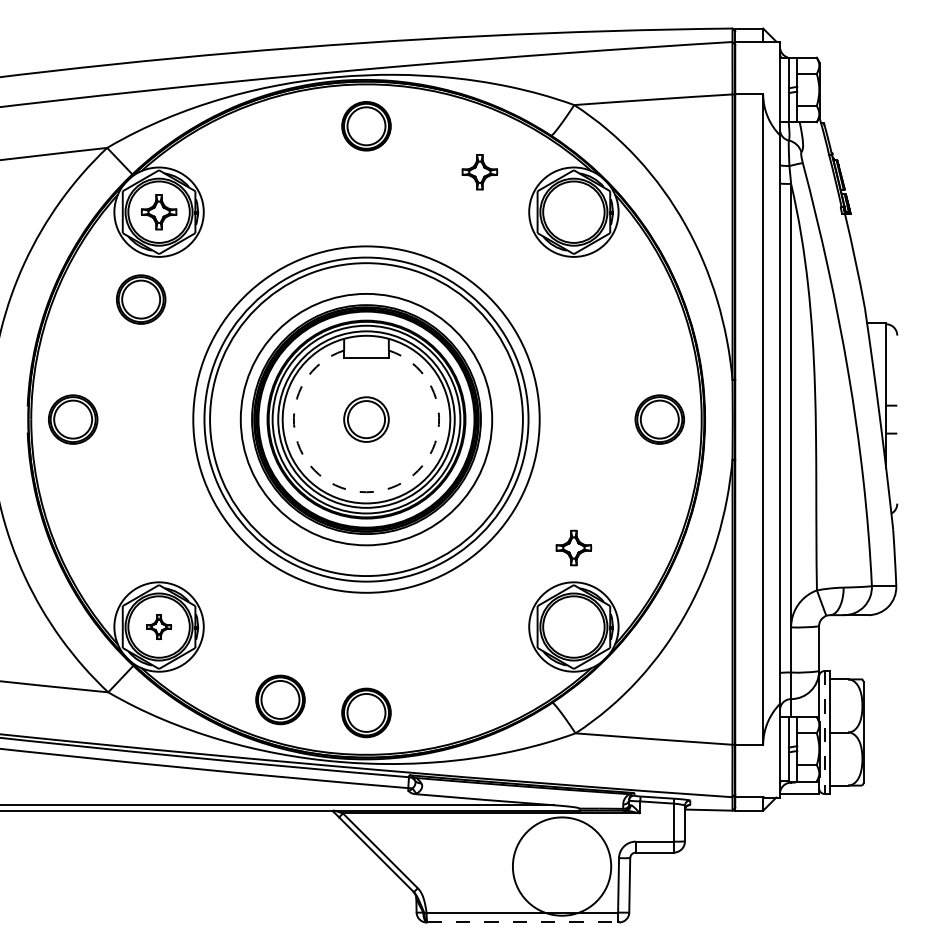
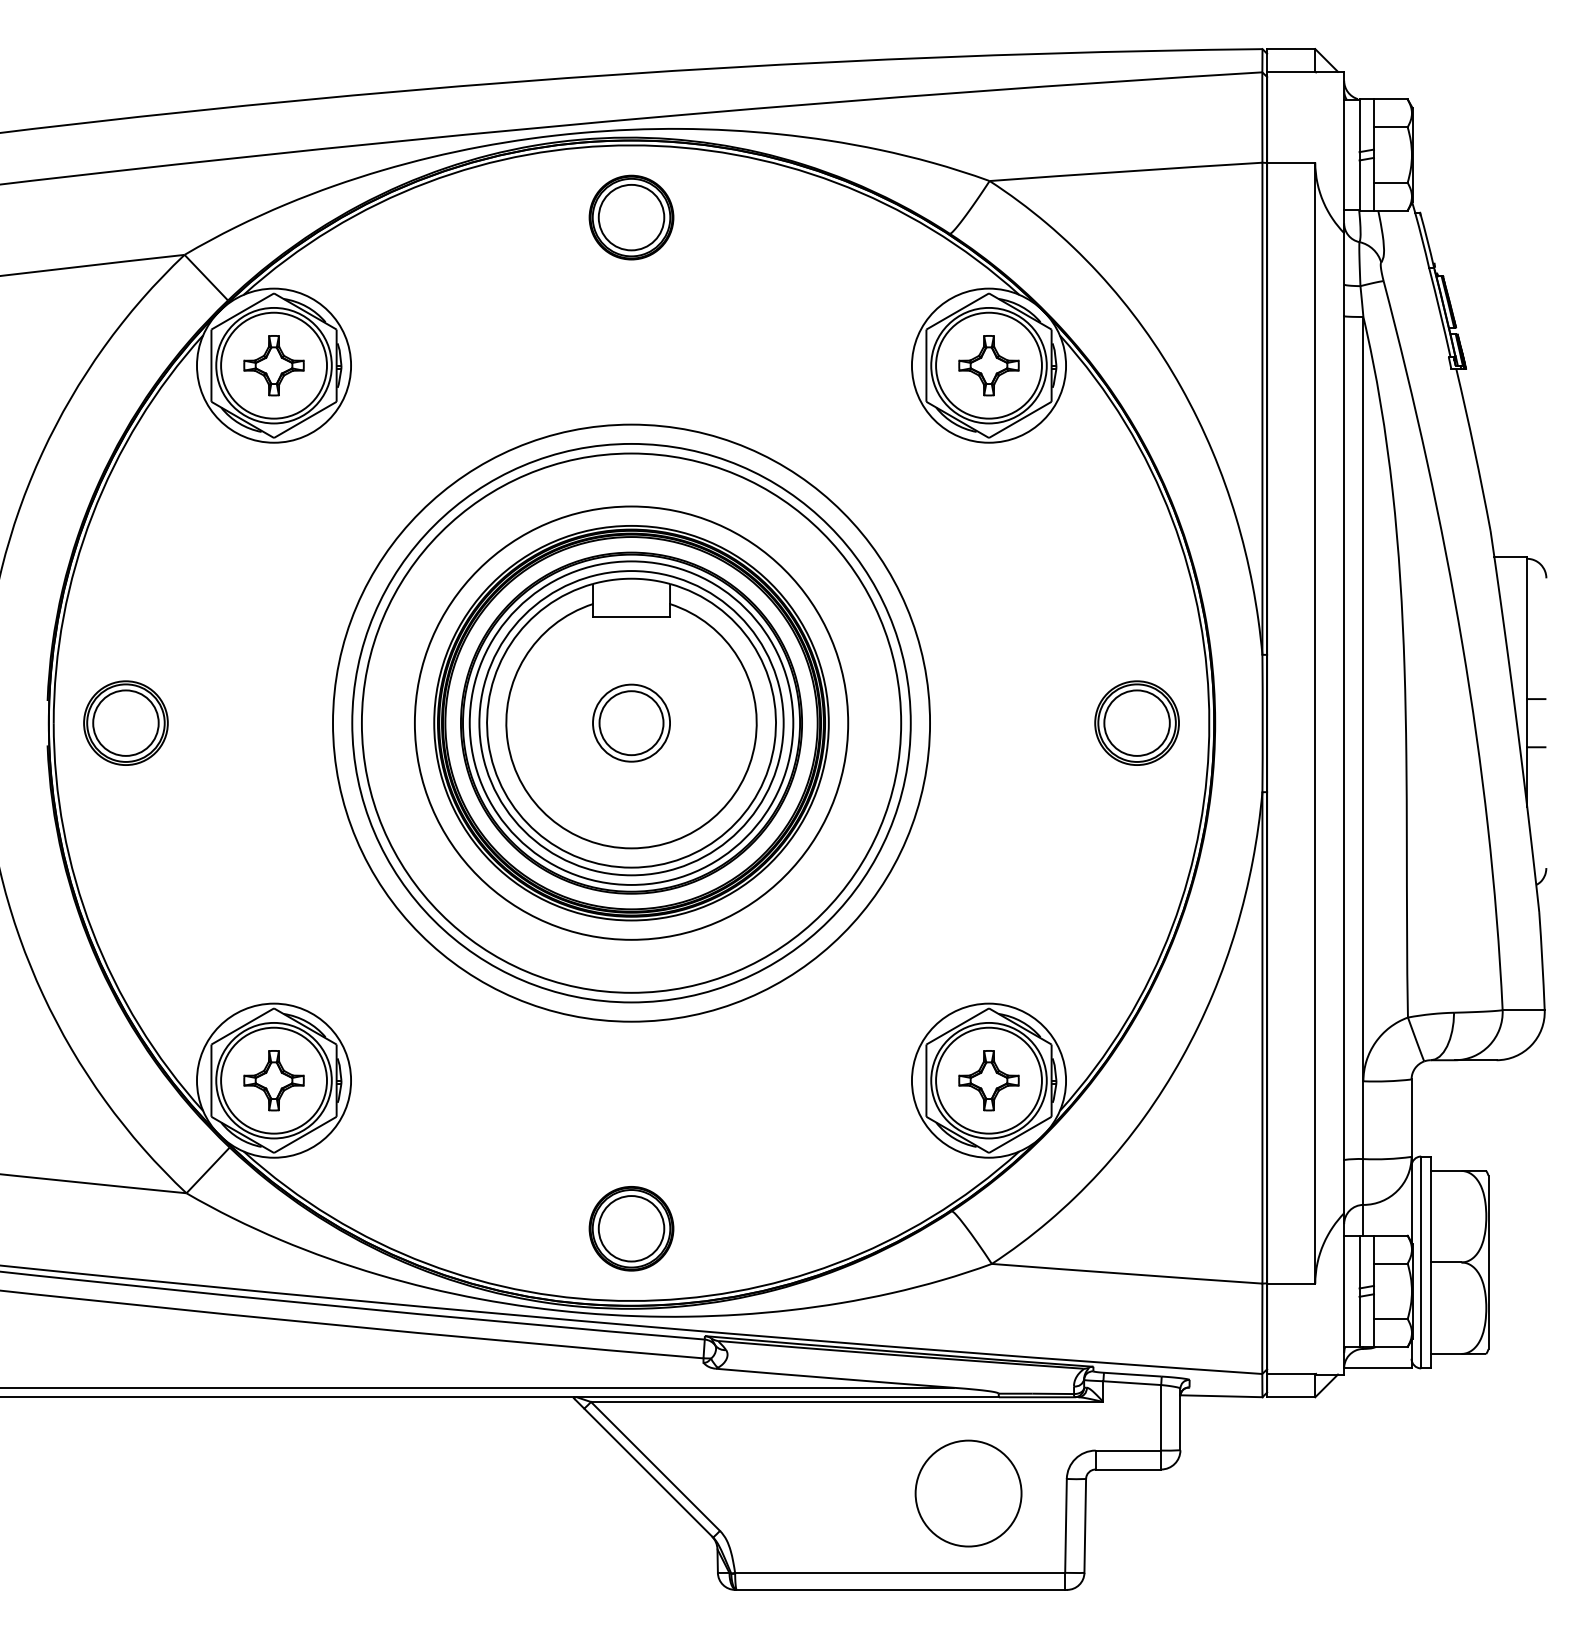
part: (479, 172) -> (988, 366), moved
part: (141, 299) -> (243, 516), removed
arc: (366, 492) -> (631, 848), dashed -> solid
part: (573, 547) -> (988, 1079), moved
part: (158, 626) -> (273, 1079), size x1.43
part: (280, 699) -> (483, 1205), removed
line: (824, 733) -> (1420, 1264), dashed -> solid
circle: (561, 866) -> (967, 1493), size x0.62
line: (523, 922) -> (902, 1589), dashed -> solid

